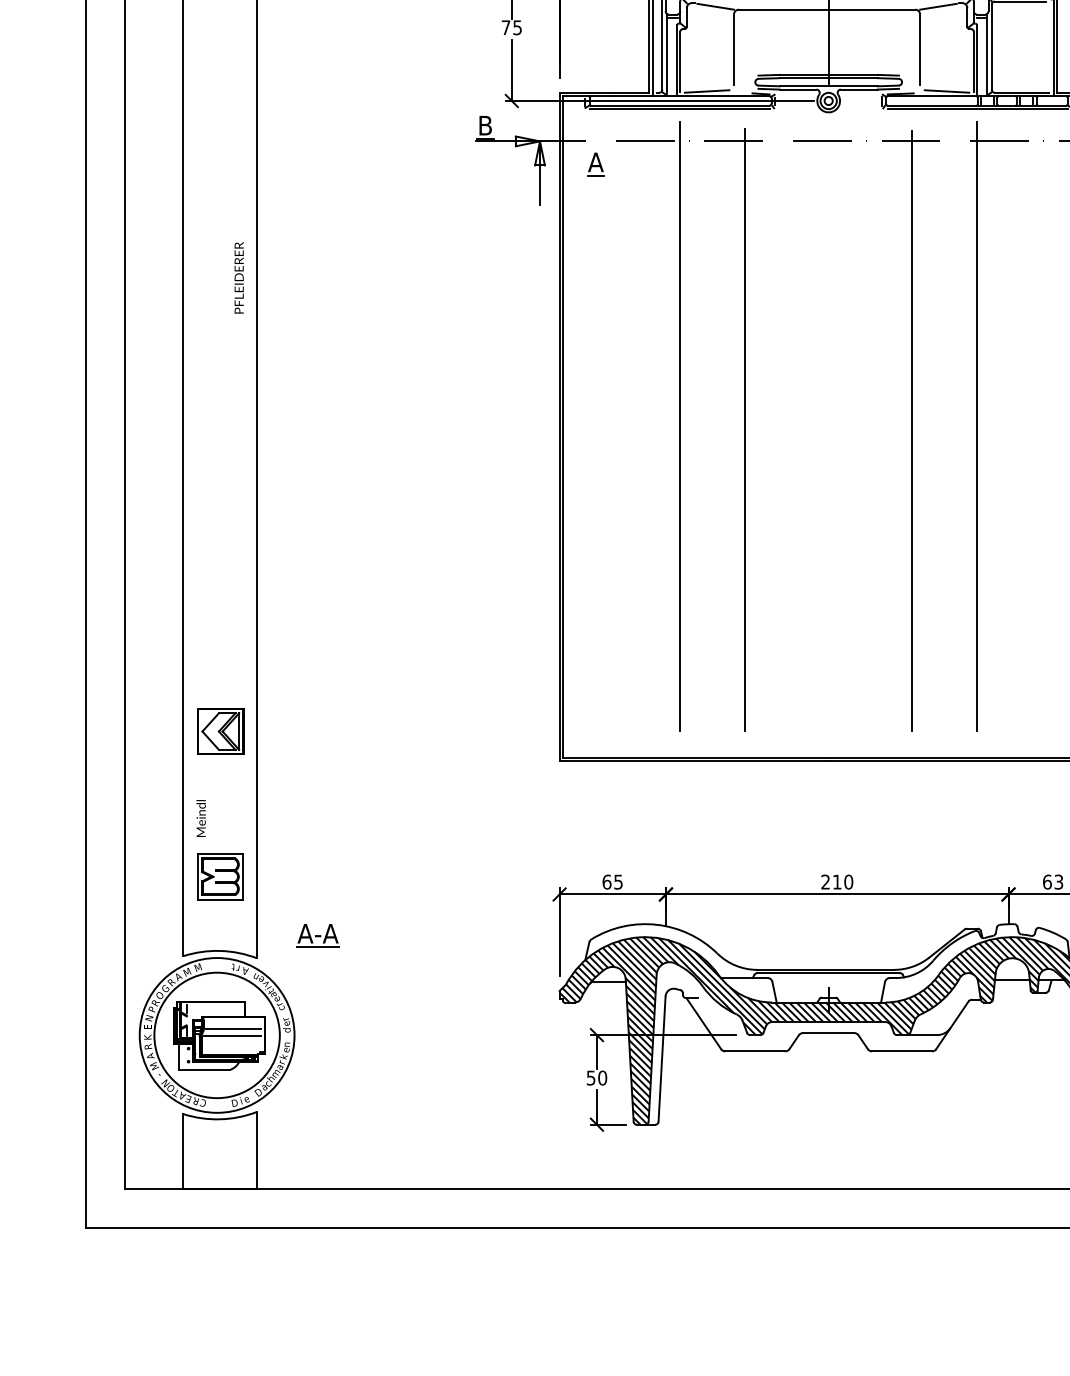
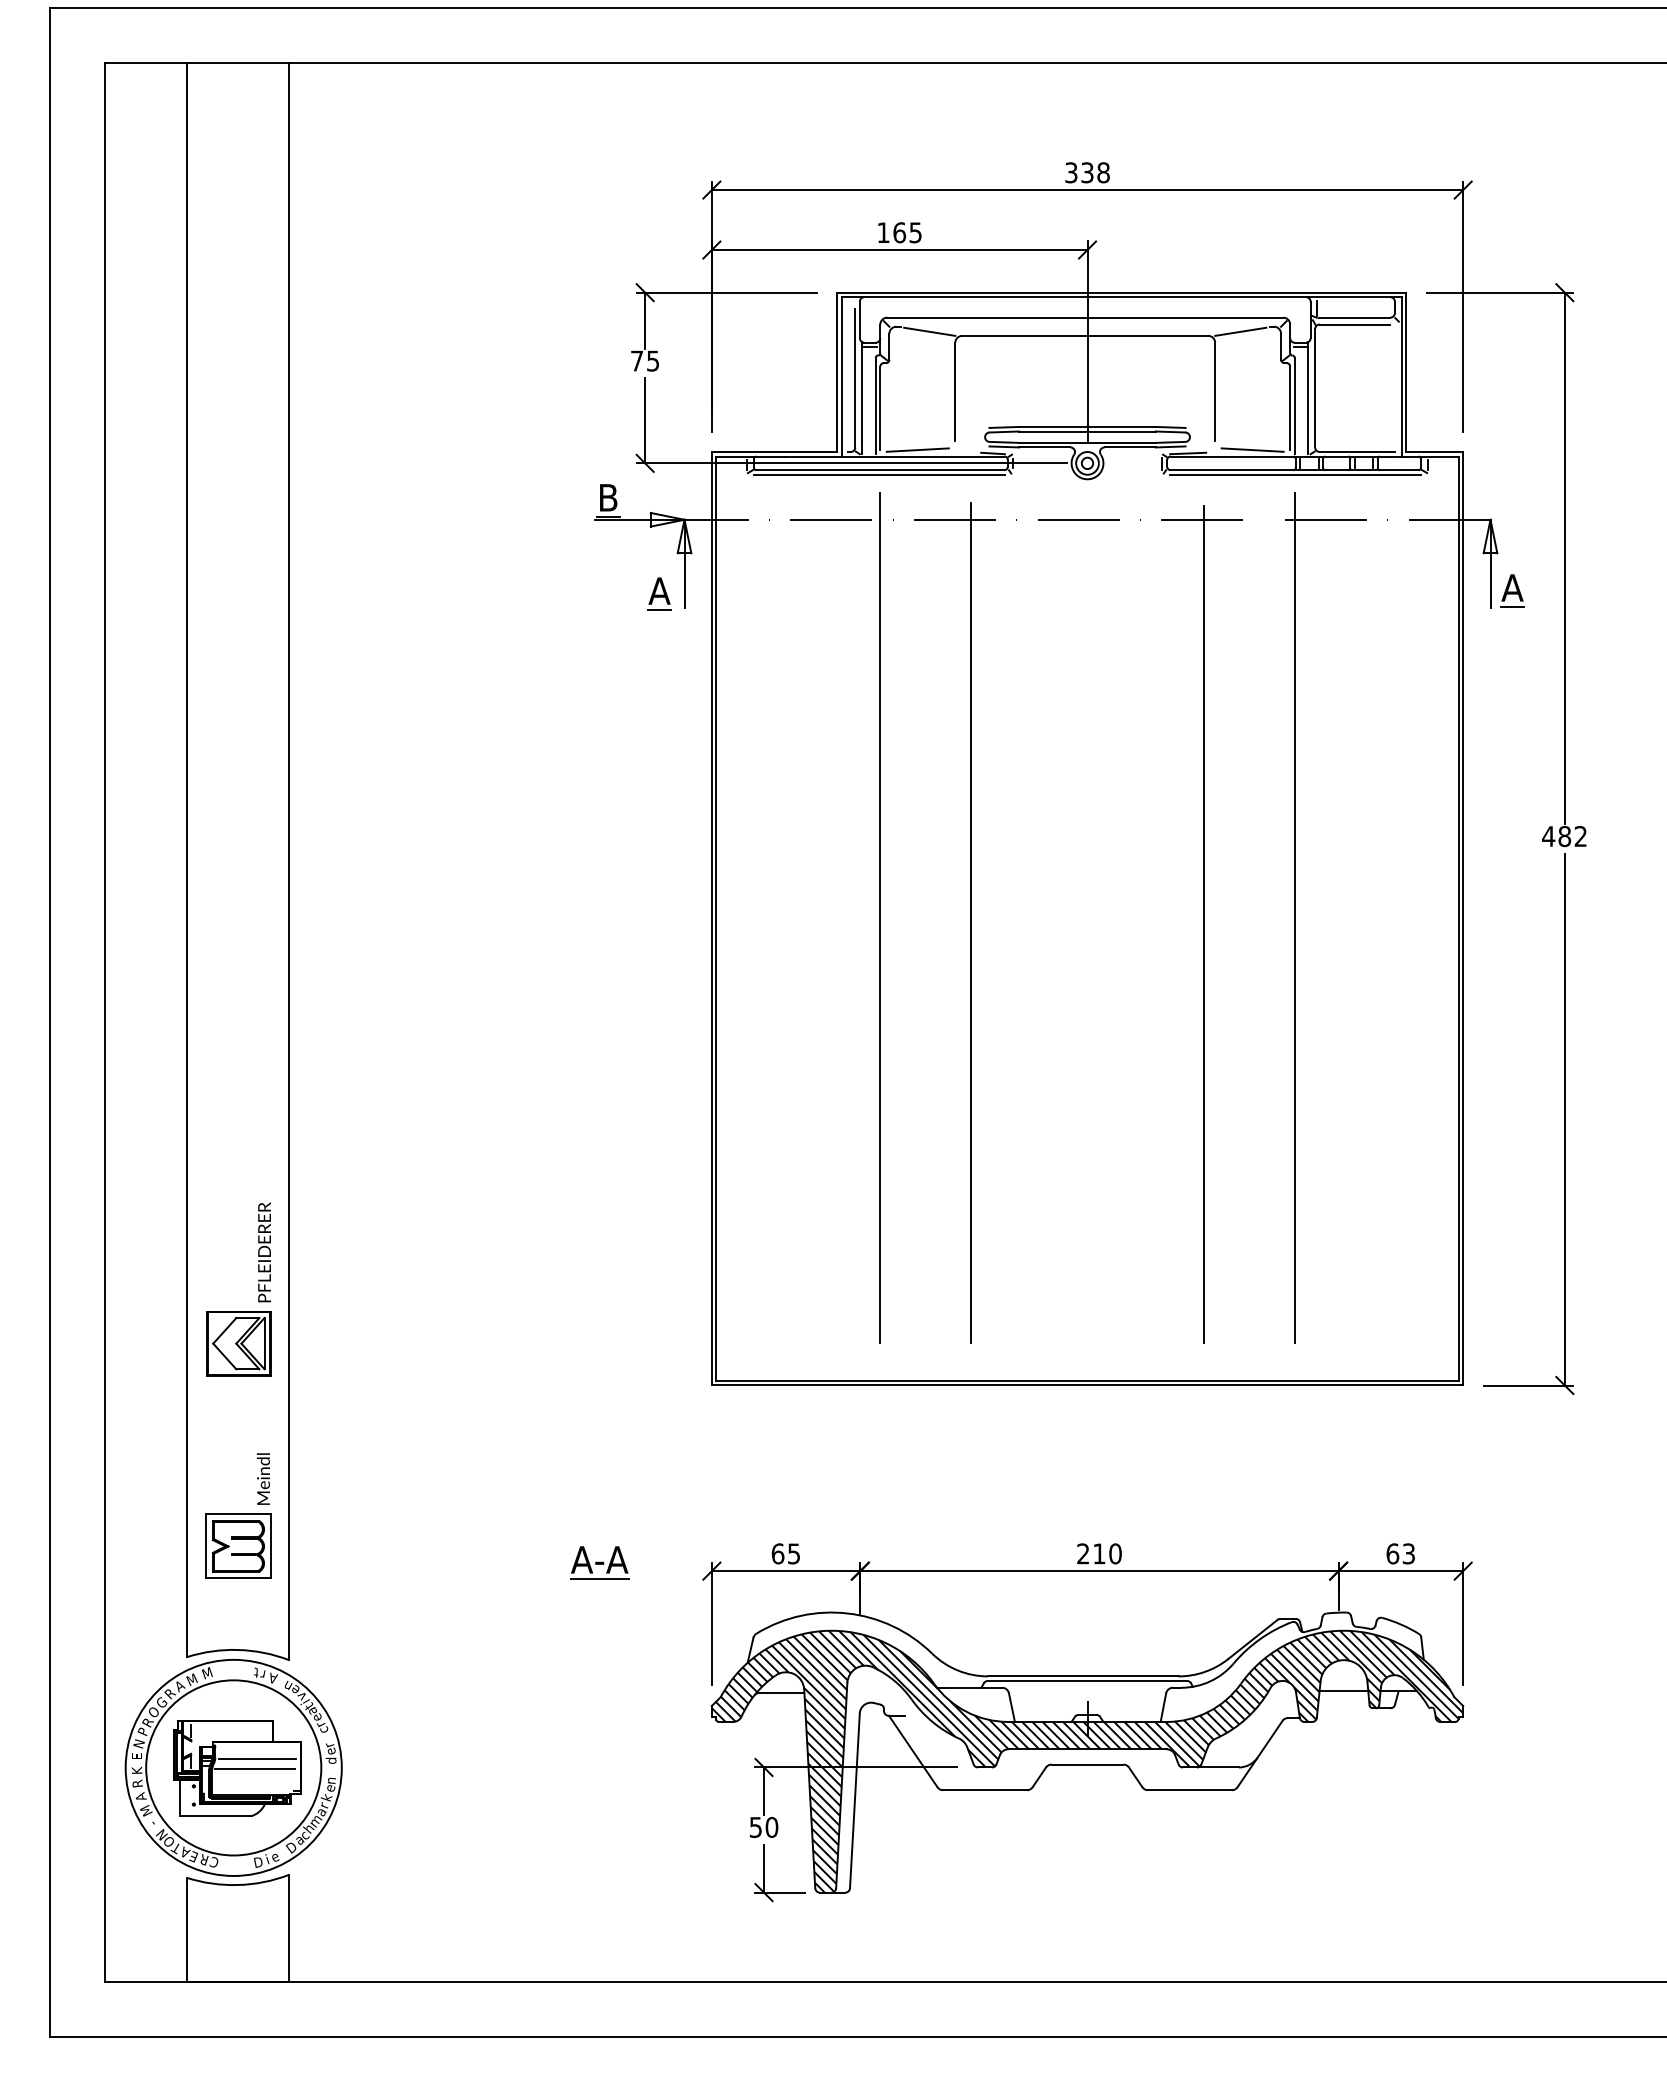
part: (595, 164) -> (659, 593), moved
text: (239, 278) -> (264, 1252), moved
text: (200, 818) -> (262, 1478), moved
part: (317, 935) -> (599, 1562), moved

